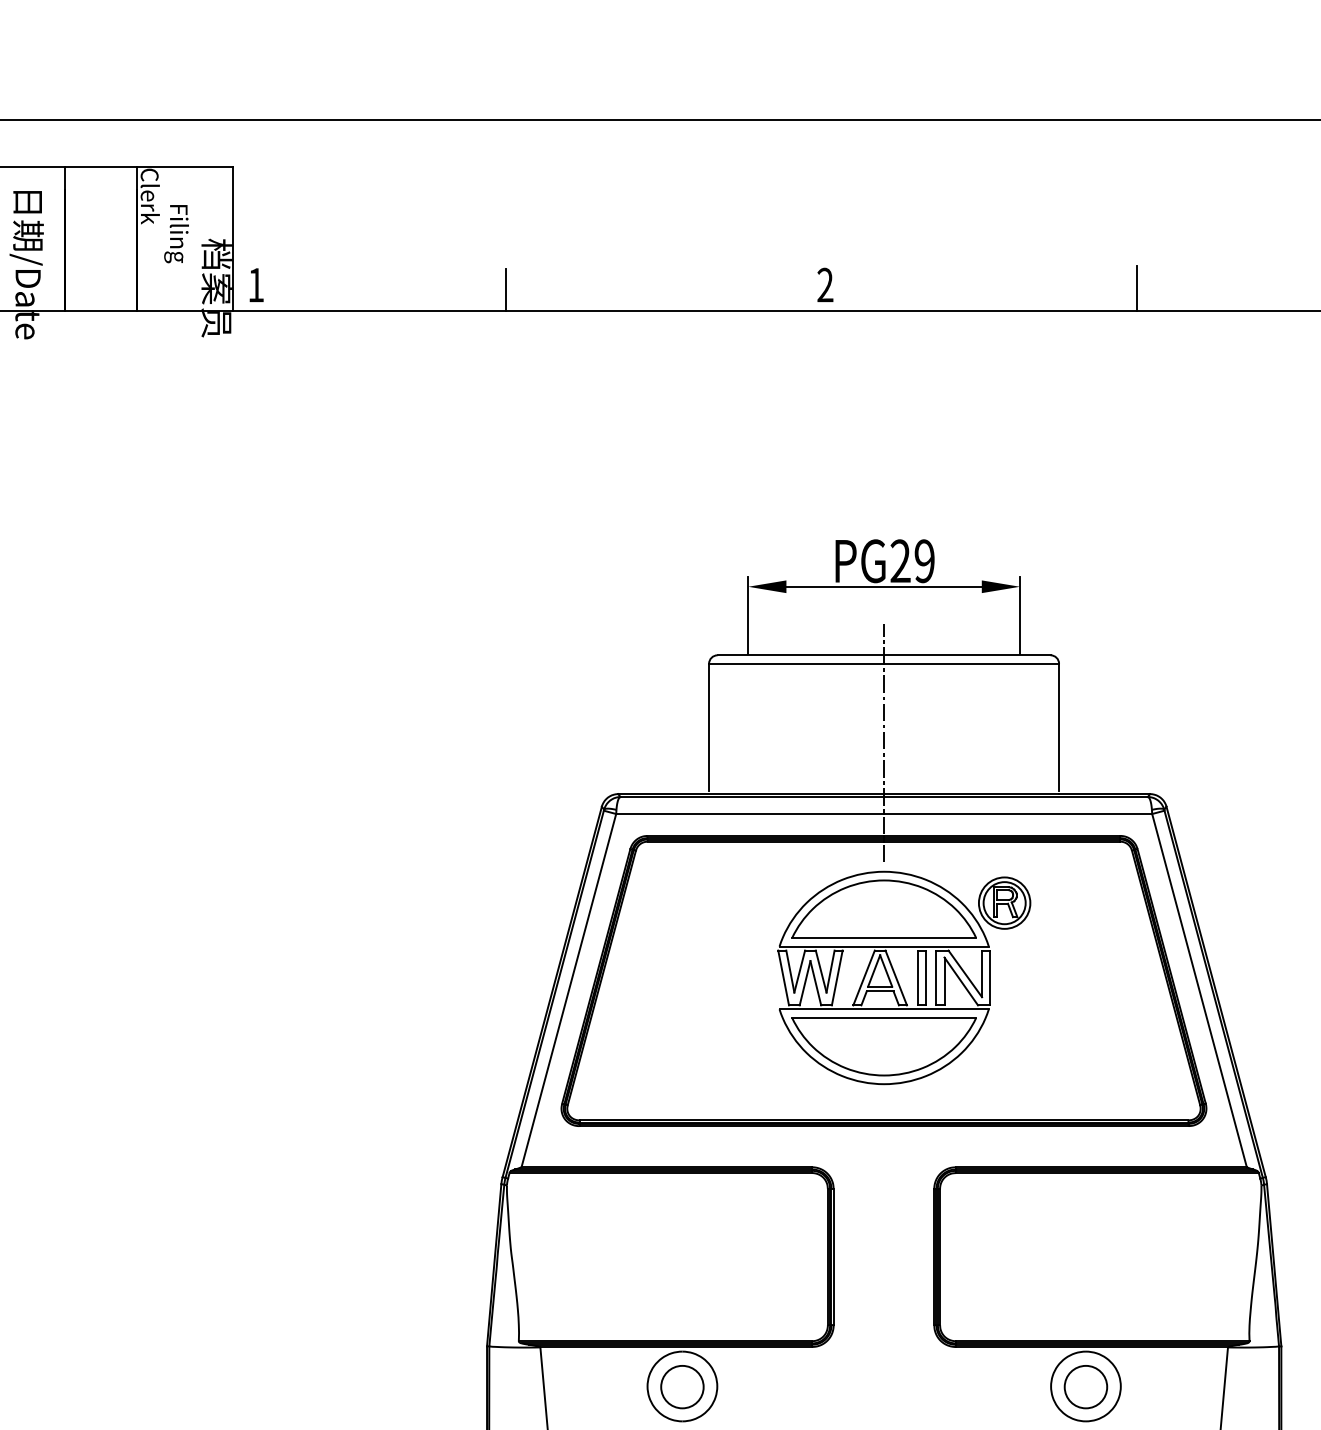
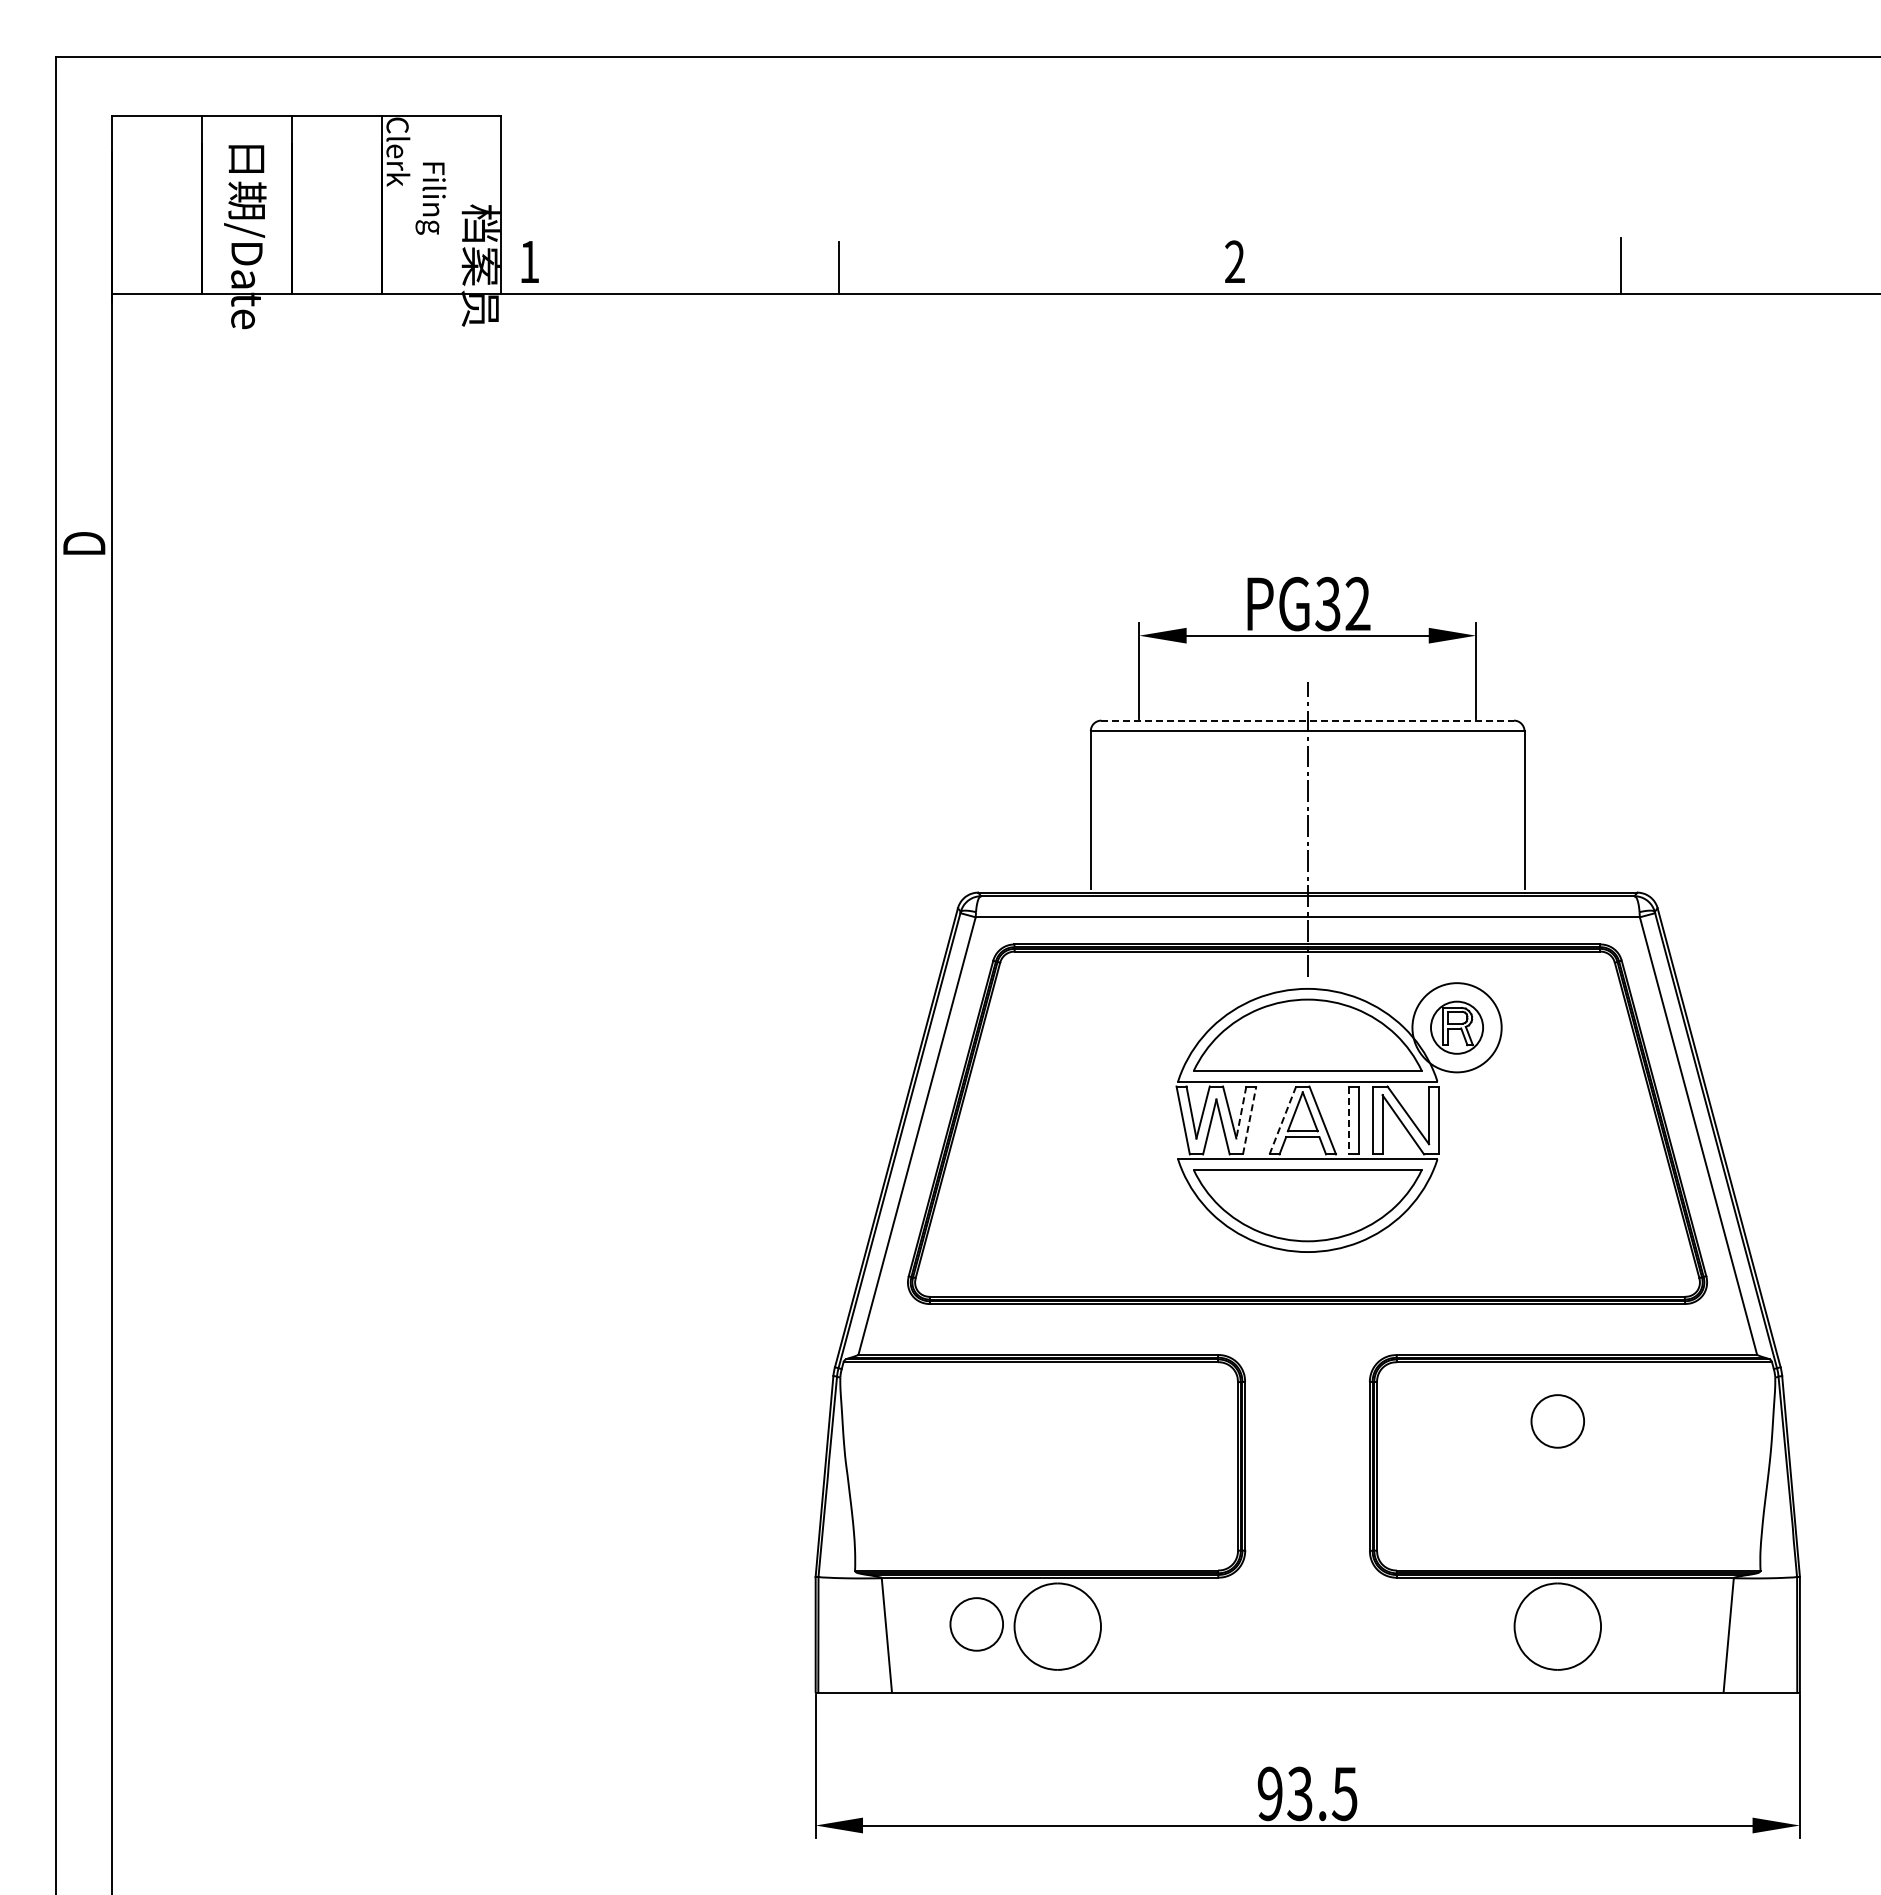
text: (912, 561) -> (1342, 604), PG29 -> PG32
line: (884, 655) -> (1308, 720), solid -> dashed
circle: (1004, 902) -> (1456, 1027), size x1.4
line: (830, 972) -> (1241, 1113), solid -> dashed
line: (837, 978) -> (1249, 1120), solid -> dashed
line: (863, 978) -> (1282, 1120), solid -> dashed
line: (917, 978) -> (1349, 1120), solid -> dashed
circle: (682, 1387) -> (976, 1624), moved
circle: (1085, 1387) -> (1557, 1421), moved

